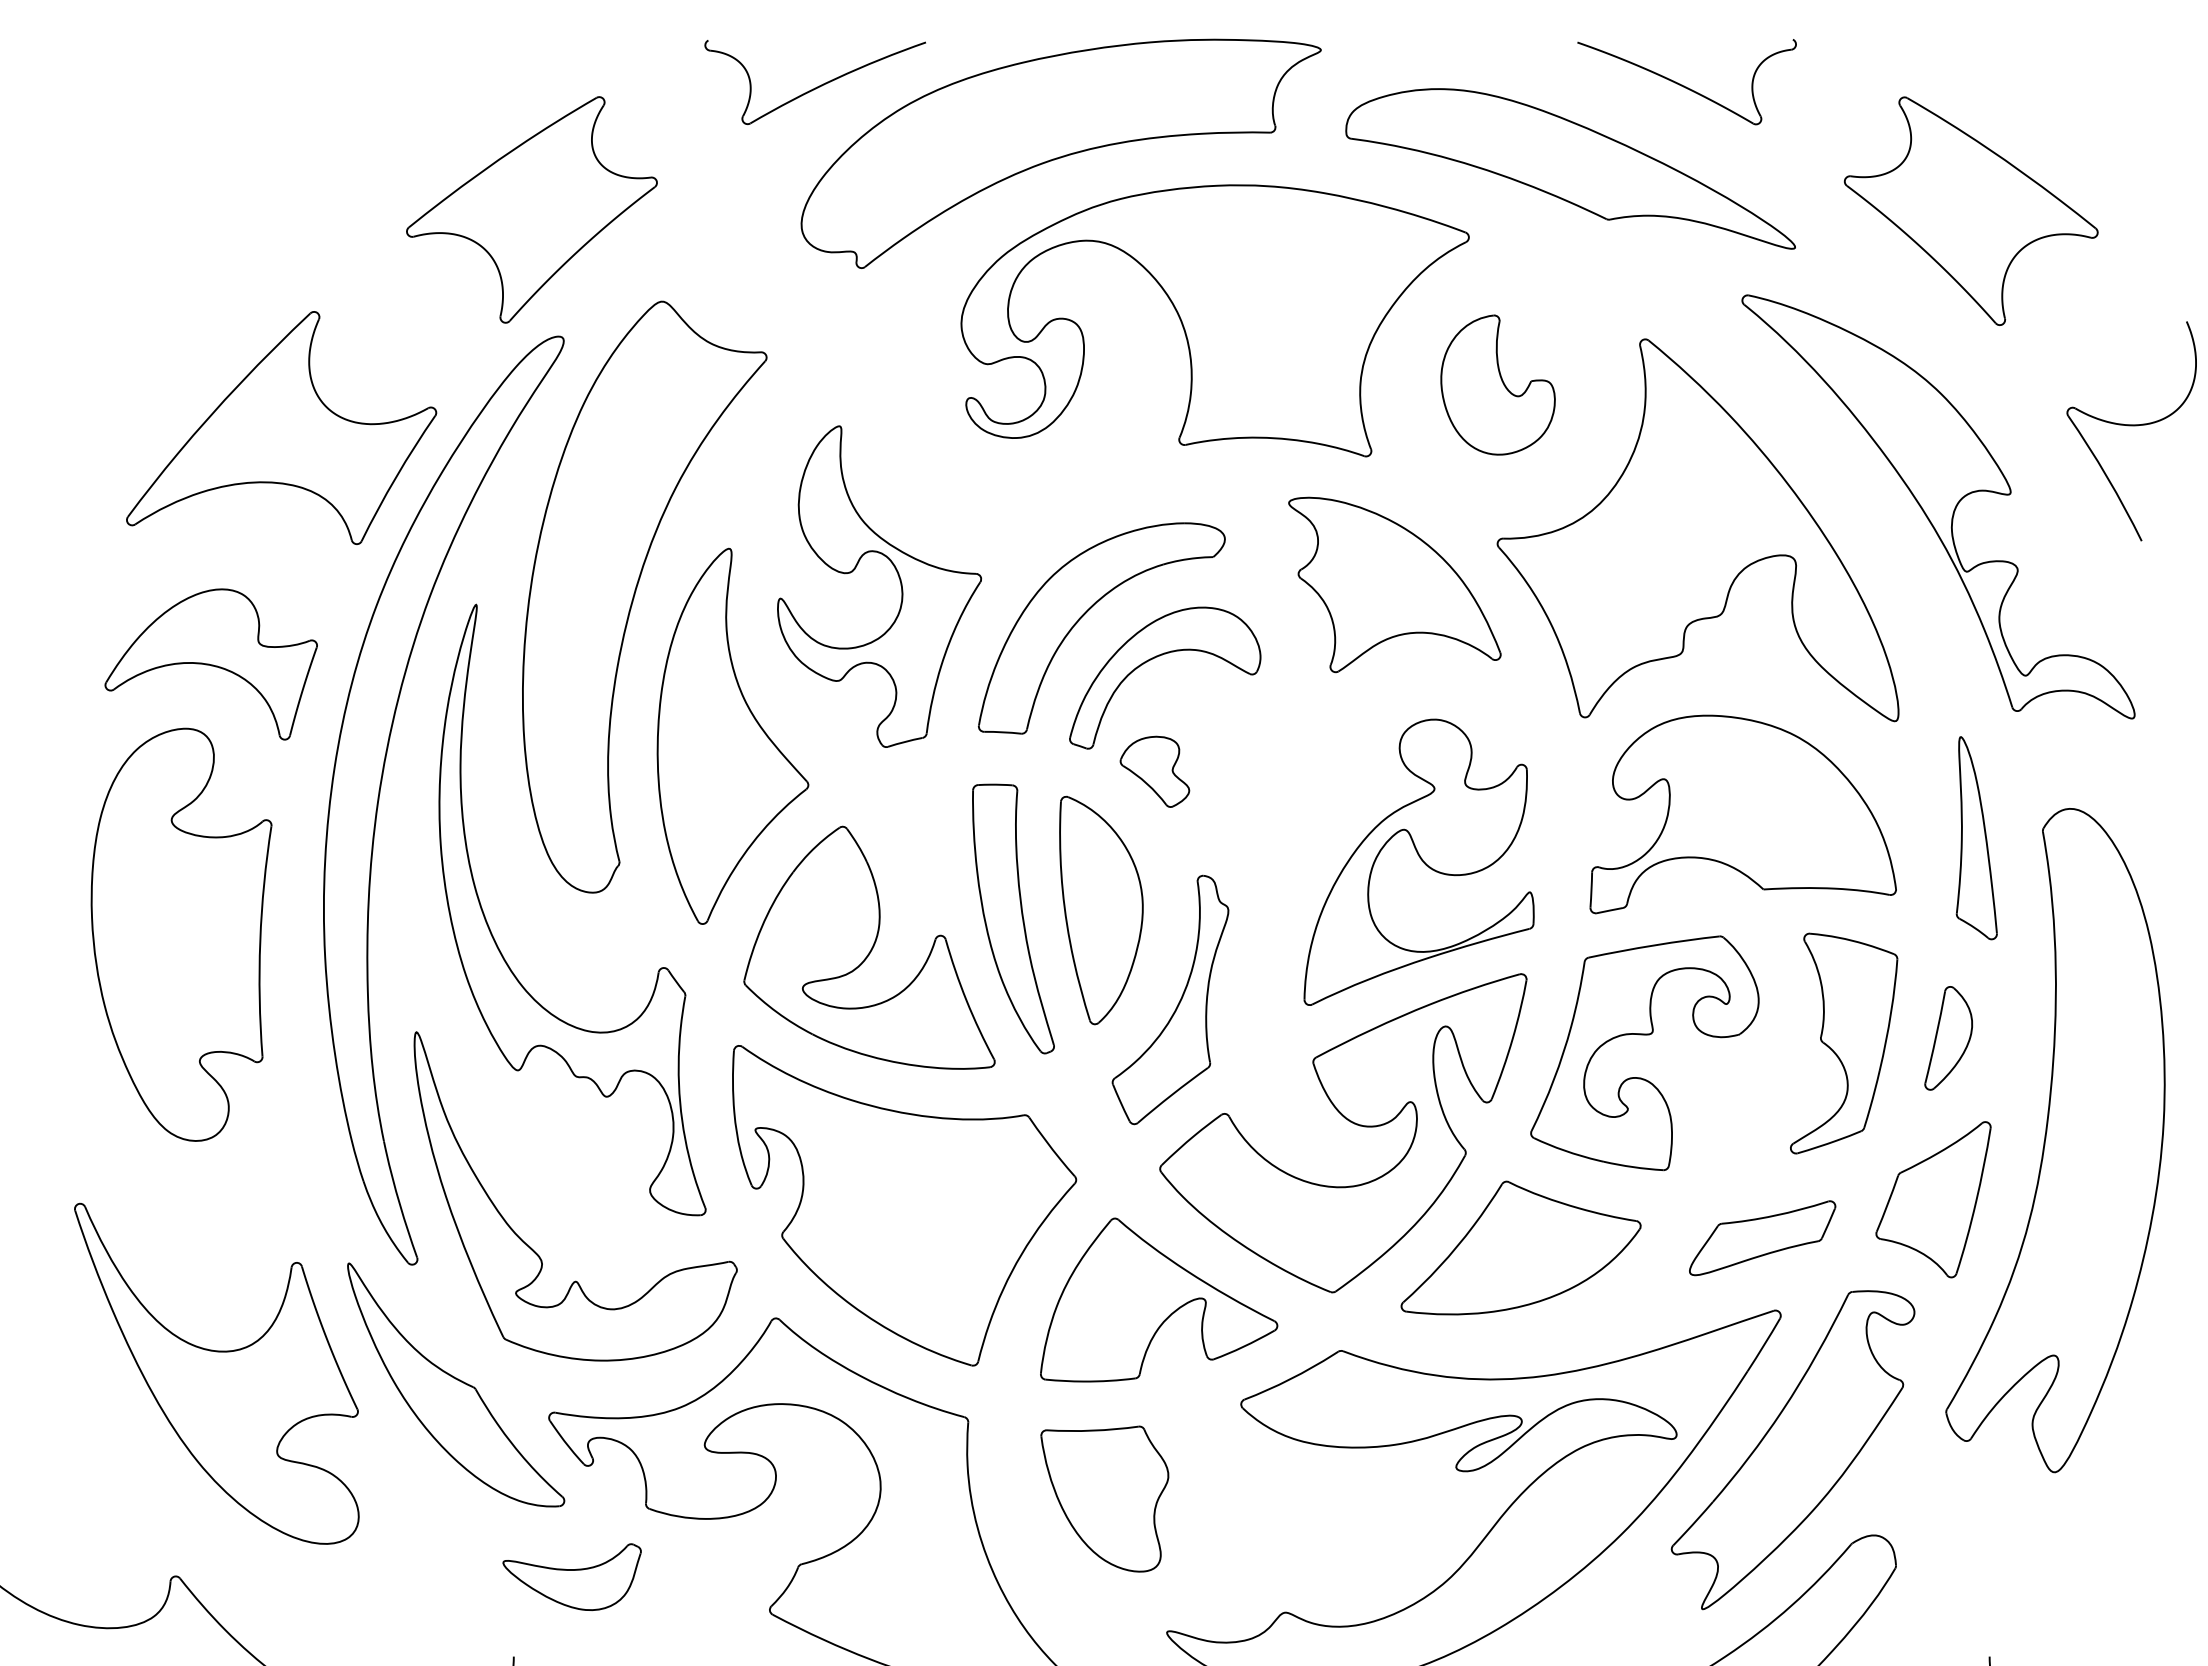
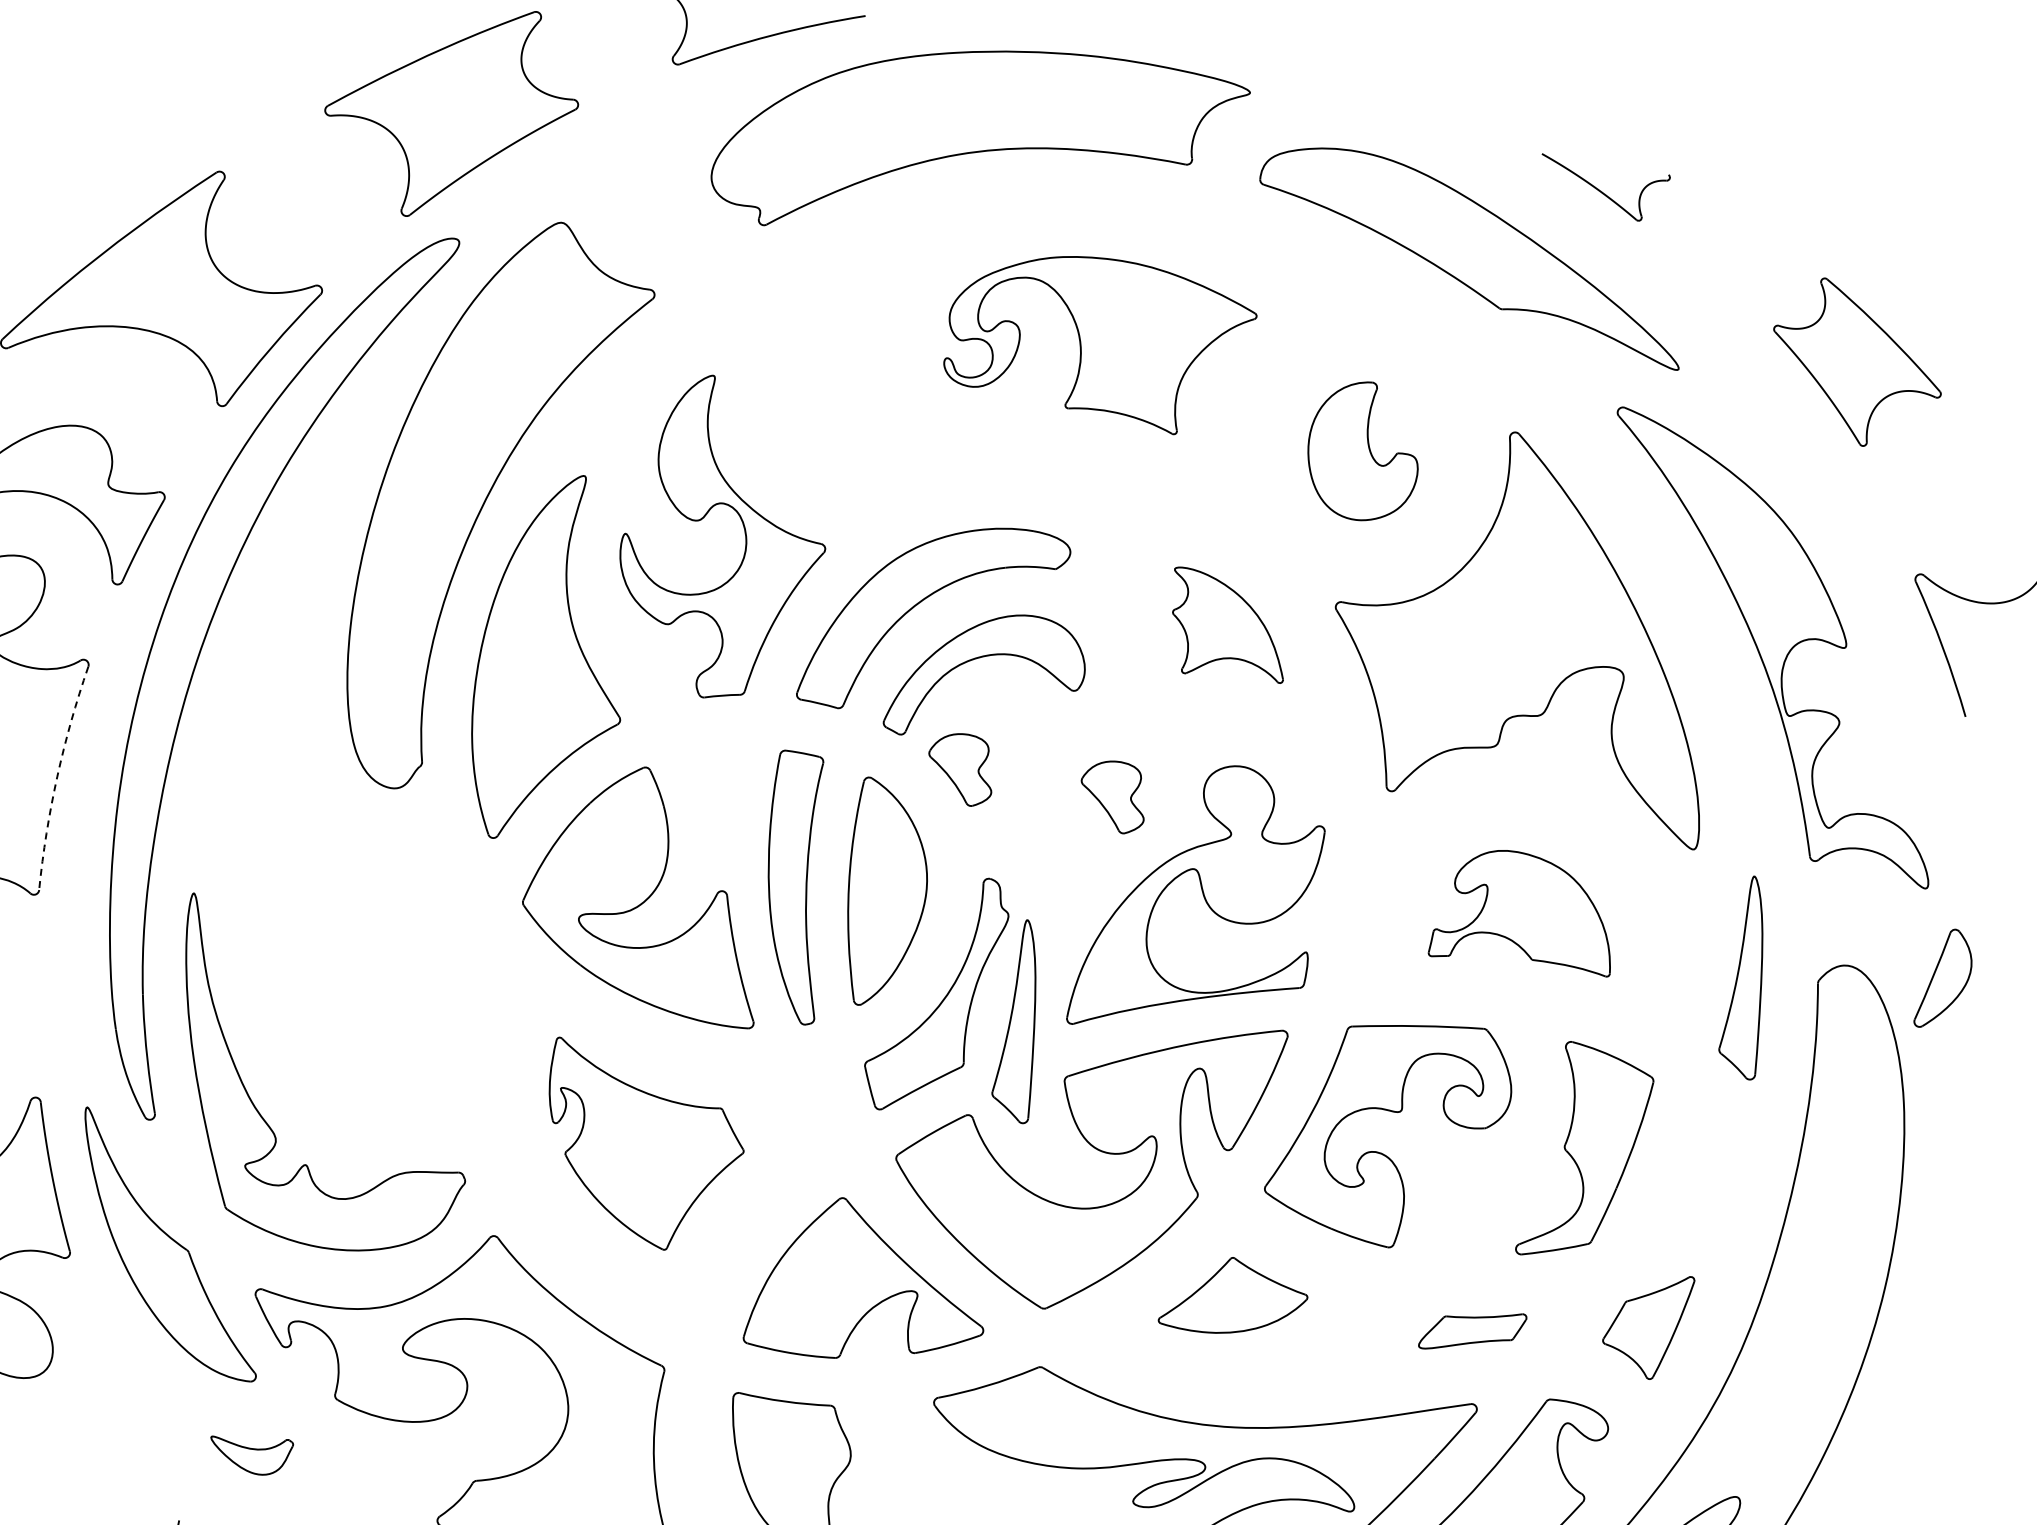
part: (1686, 82) -> (1601, 188), size x0.6
part: (1970, 210) -> (1856, 363), size x0.7
part: (1214, 320) -> (1098, 338), size x0.6
part: (1394, 584) -> (1227, 627), size x0.6
part: (1310, 771) -> (1113, 795), added
part: (1742, 814) -> (1527, 913), size x0.6
arc: (260, 941) -> (57, 777), solid -> dashed
part: (498, 946) -> (289, 824), removed
part: (1263, 1011) -> (1024, 1022), added
part: (1948, 1038) -> (1945, 979), moved
part: (1933, 1199) -> (1646, 1323), size x0.7
part: (904, 1205) -> (640, 1148), size x0.6
part: (1762, 1238) -> (1472, 1331), size x0.7
part: (1520, 1247) -> (1234, 1297), size x0.6
part: (571, 1576) -> (249, 1452), size x0.6

